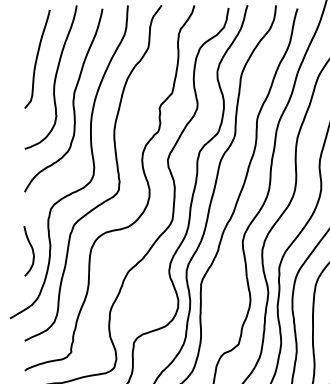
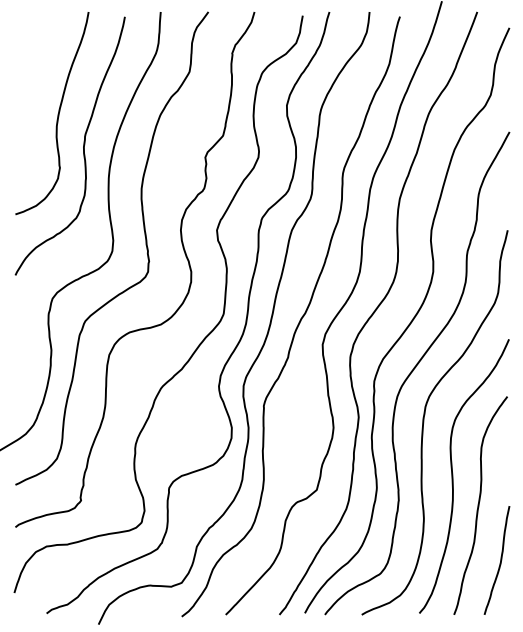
curve: (37, 58) -> (33, 86), removed
curve: (31, 250) -> (25, 357), removed

